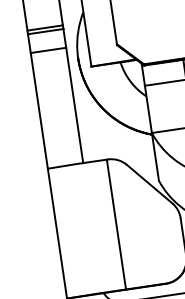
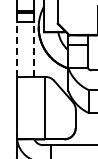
line: (74, 105) -> (33, 49), solid -> dashed
line: (38, 111) -> (16, 49), solid -> dashed

